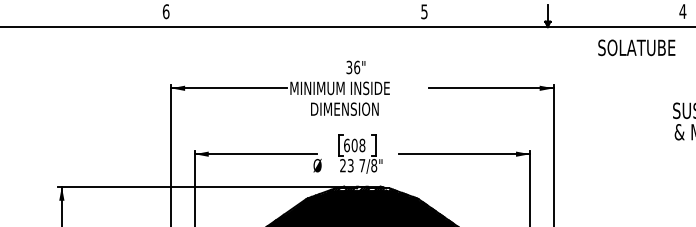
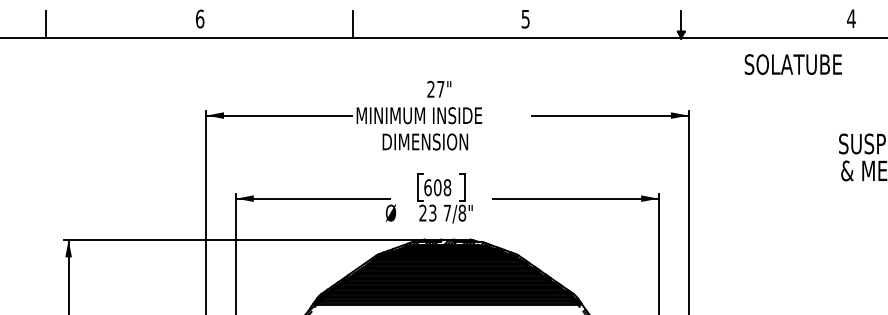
line: (43, 16) -> (45, 24), added
line: (287, 16) -> (353, 24), added
text: (352, 66) -> (435, 88), 36" -> 27"

